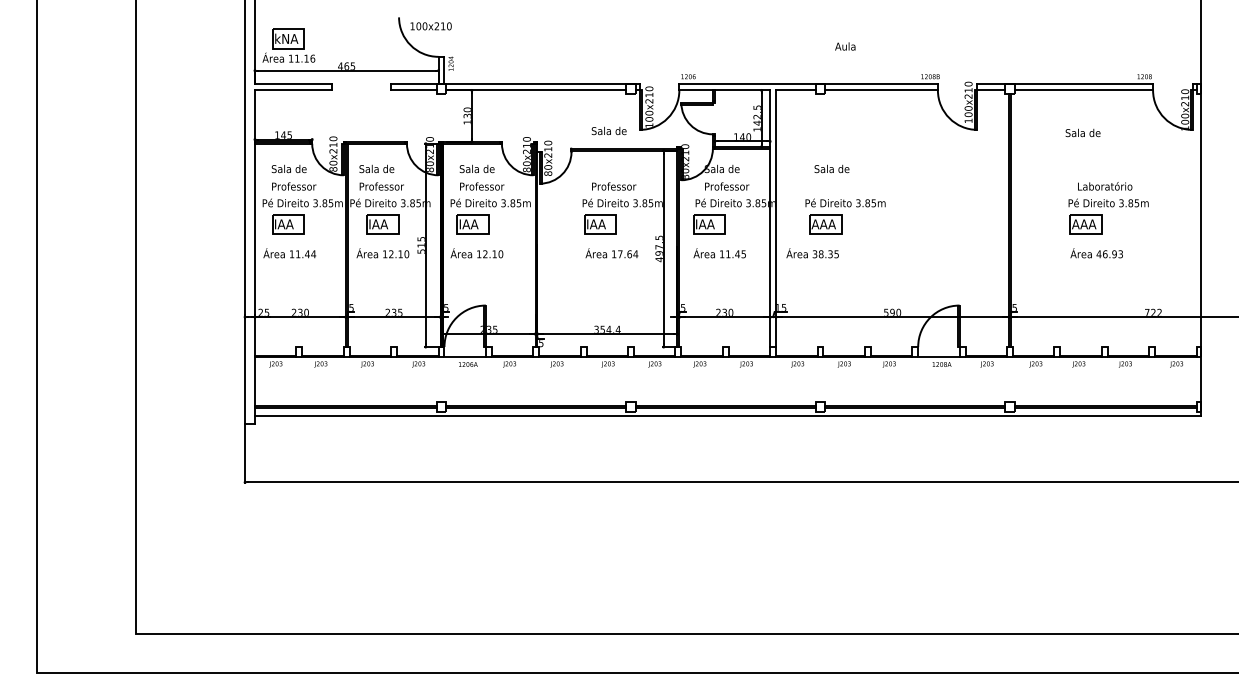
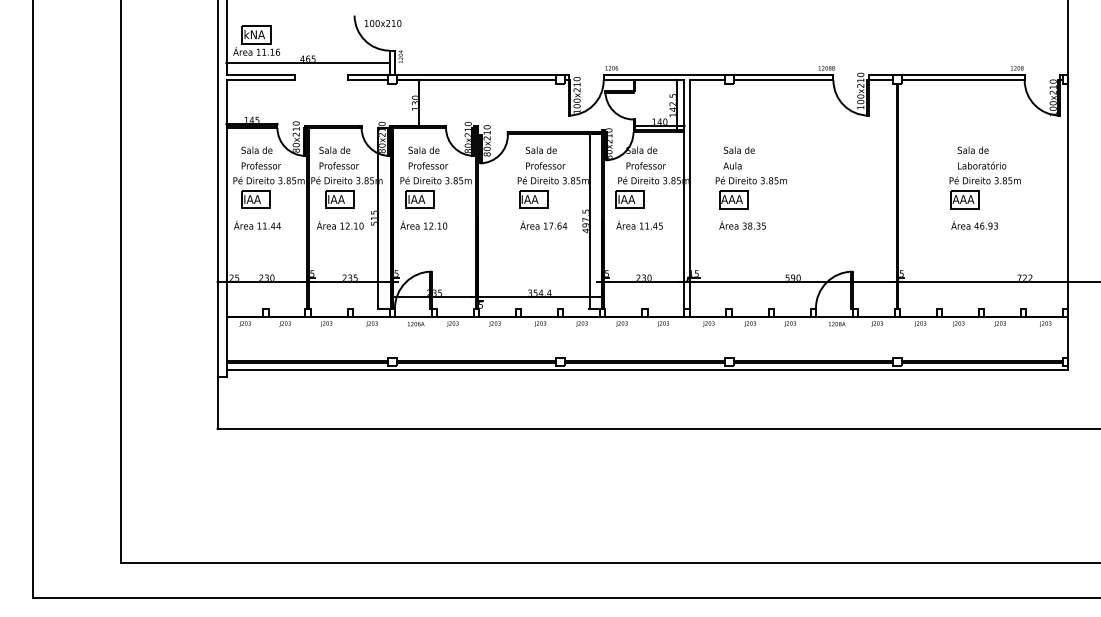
text: (845, 46) -> (732, 165), moved
text: (608, 130) -> (540, 149), moved
text: (1082, 132) -> (972, 149), moved
text: (812, 253) -> (742, 225), moved

